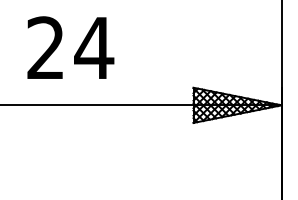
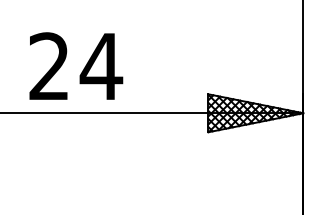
text: (71, 47) -> (76, 65), moved

